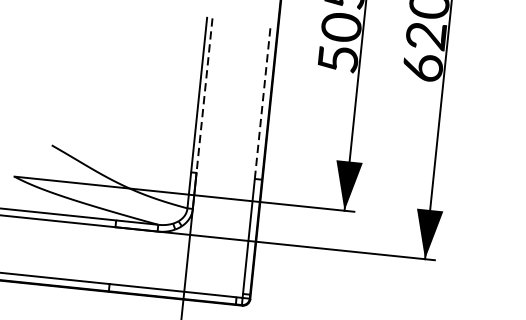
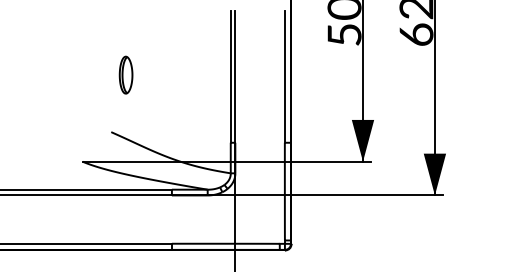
part: (75, 79) -> (125, 74), added
line: (204, 96) -> (235, 77), dashed -> solid
line: (262, 102) -> (284, 77), dashed -> solid

